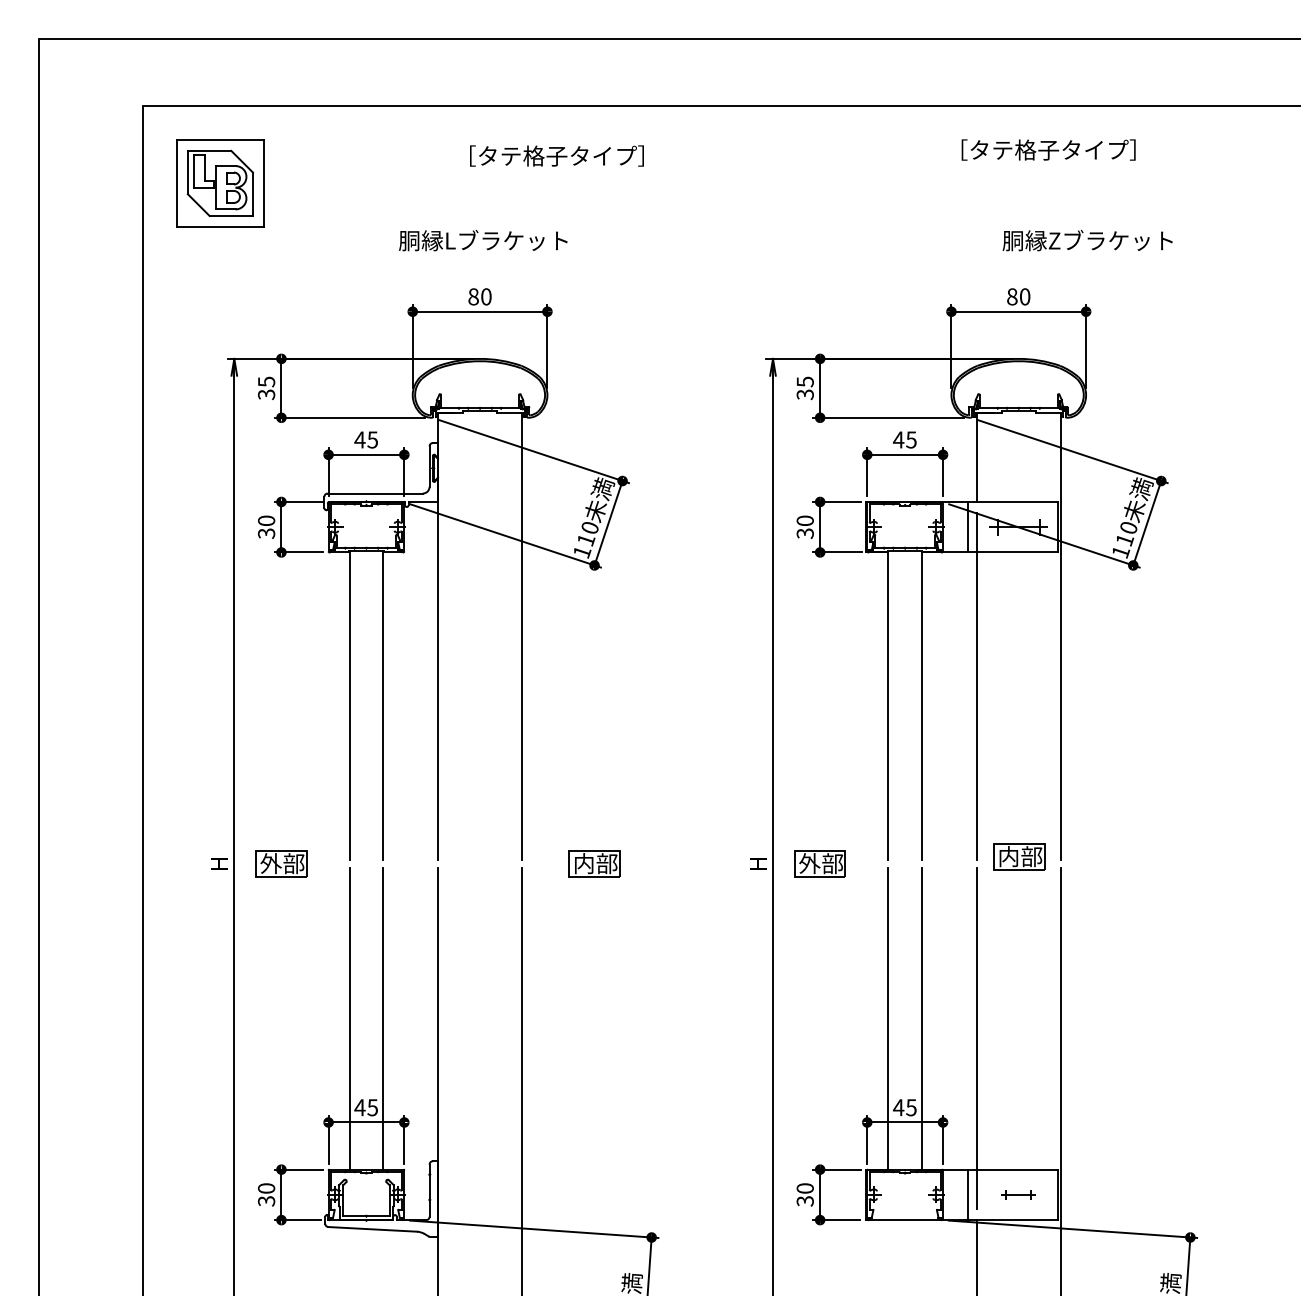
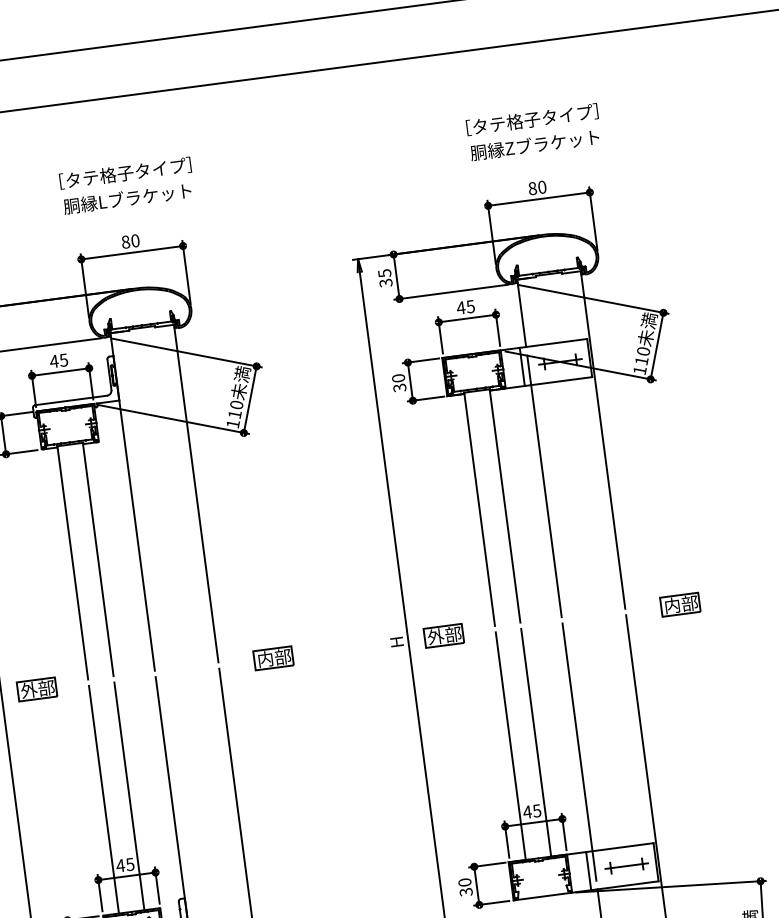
text: (1048, 149) -> (532, 119), moved
text: (556, 155) -> (125, 172), moved
text: (1087, 240) -> (534, 145), moved
part: (1019, 856) -> (680, 604), moved
part: (1018, 1194) -> (626, 865), size x1.67

